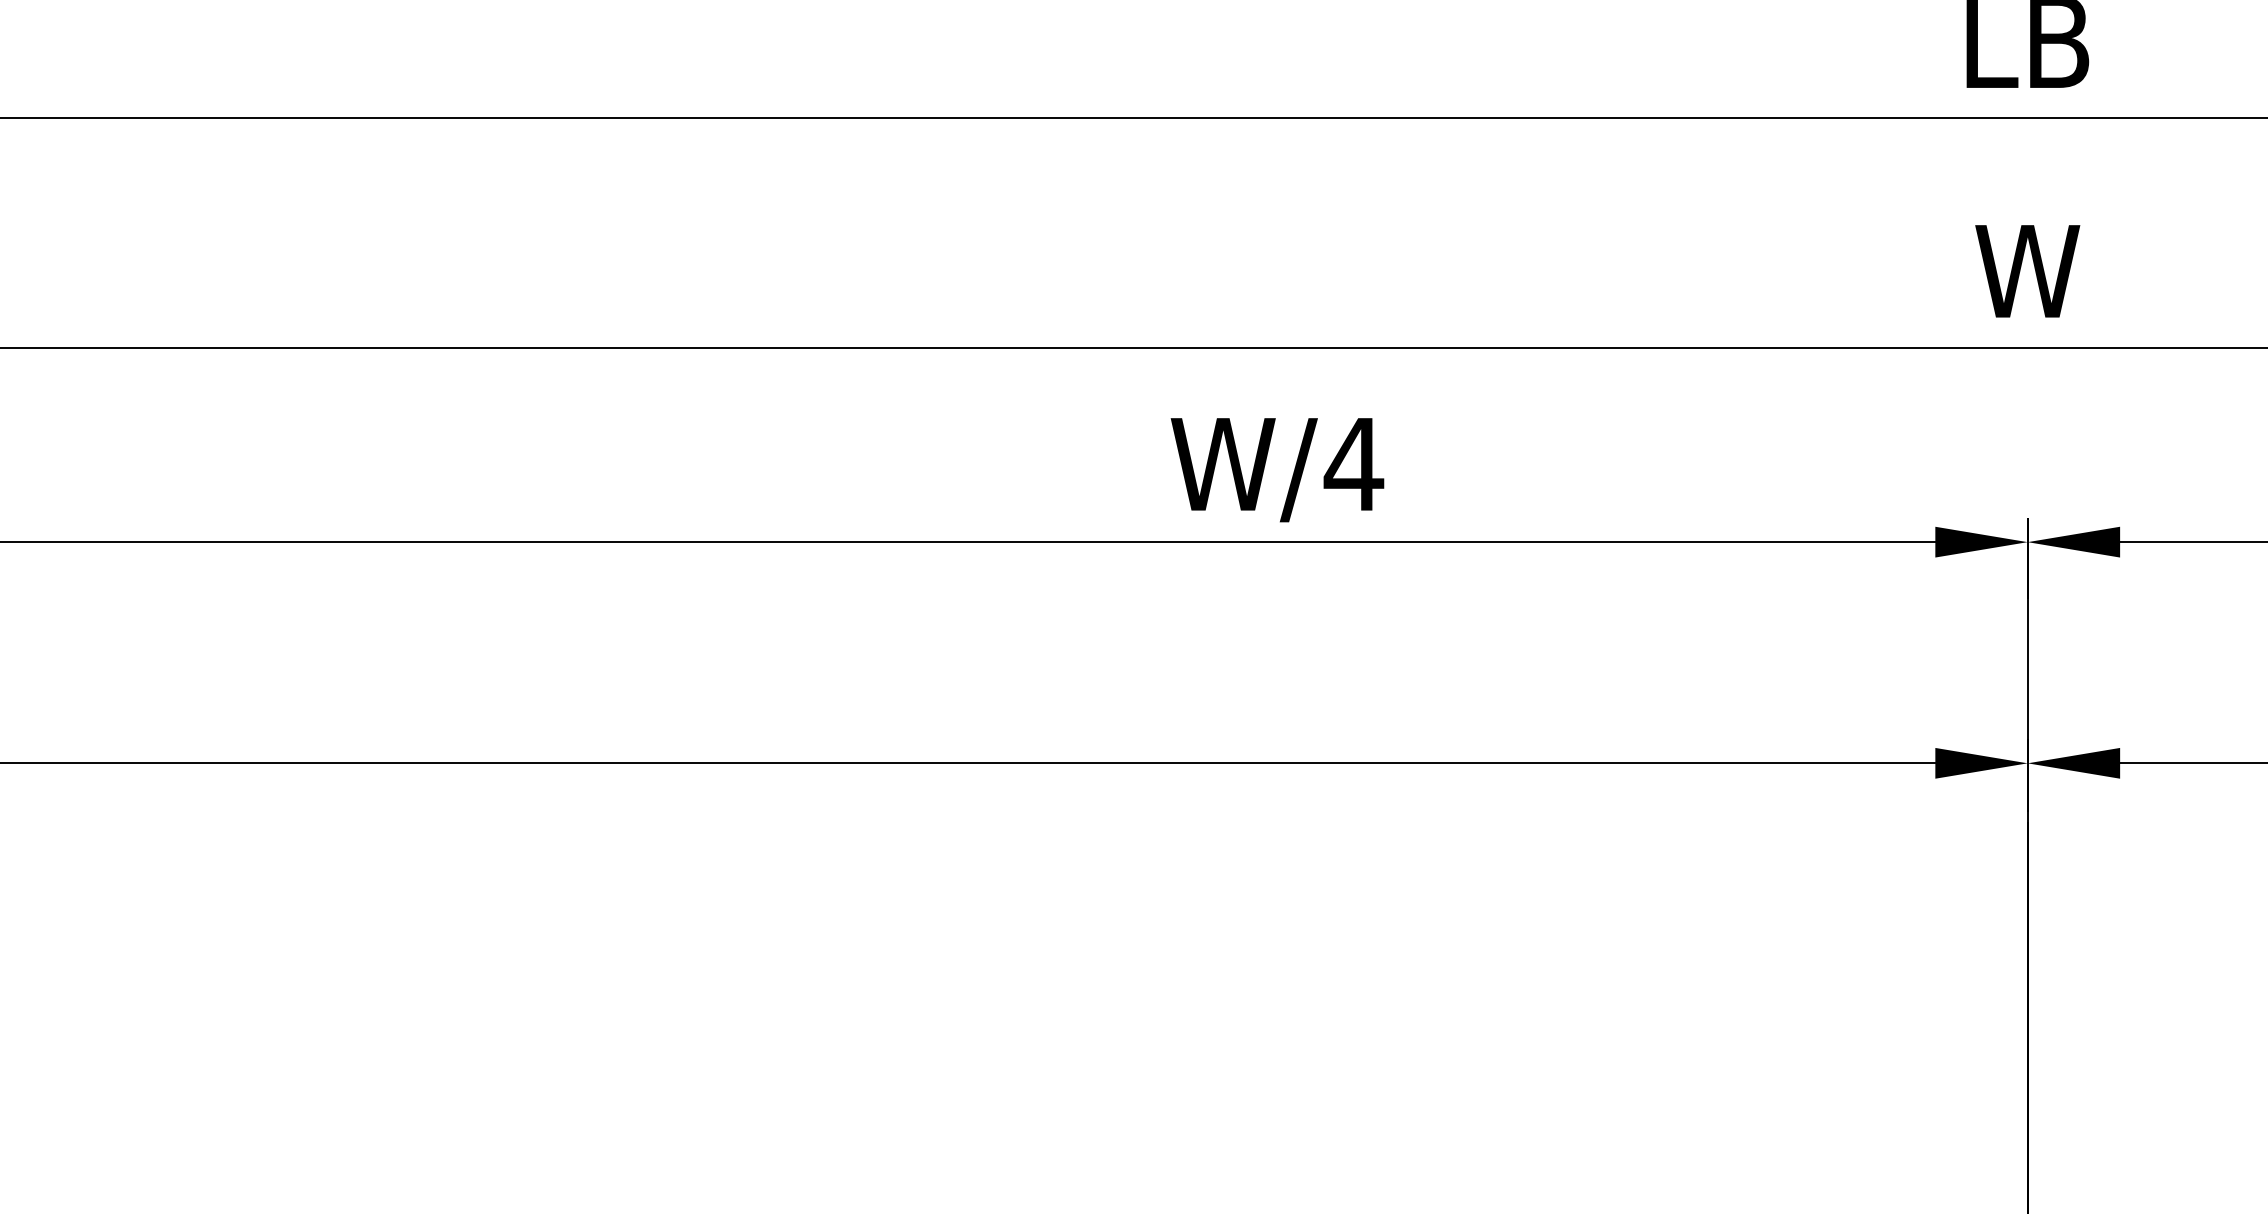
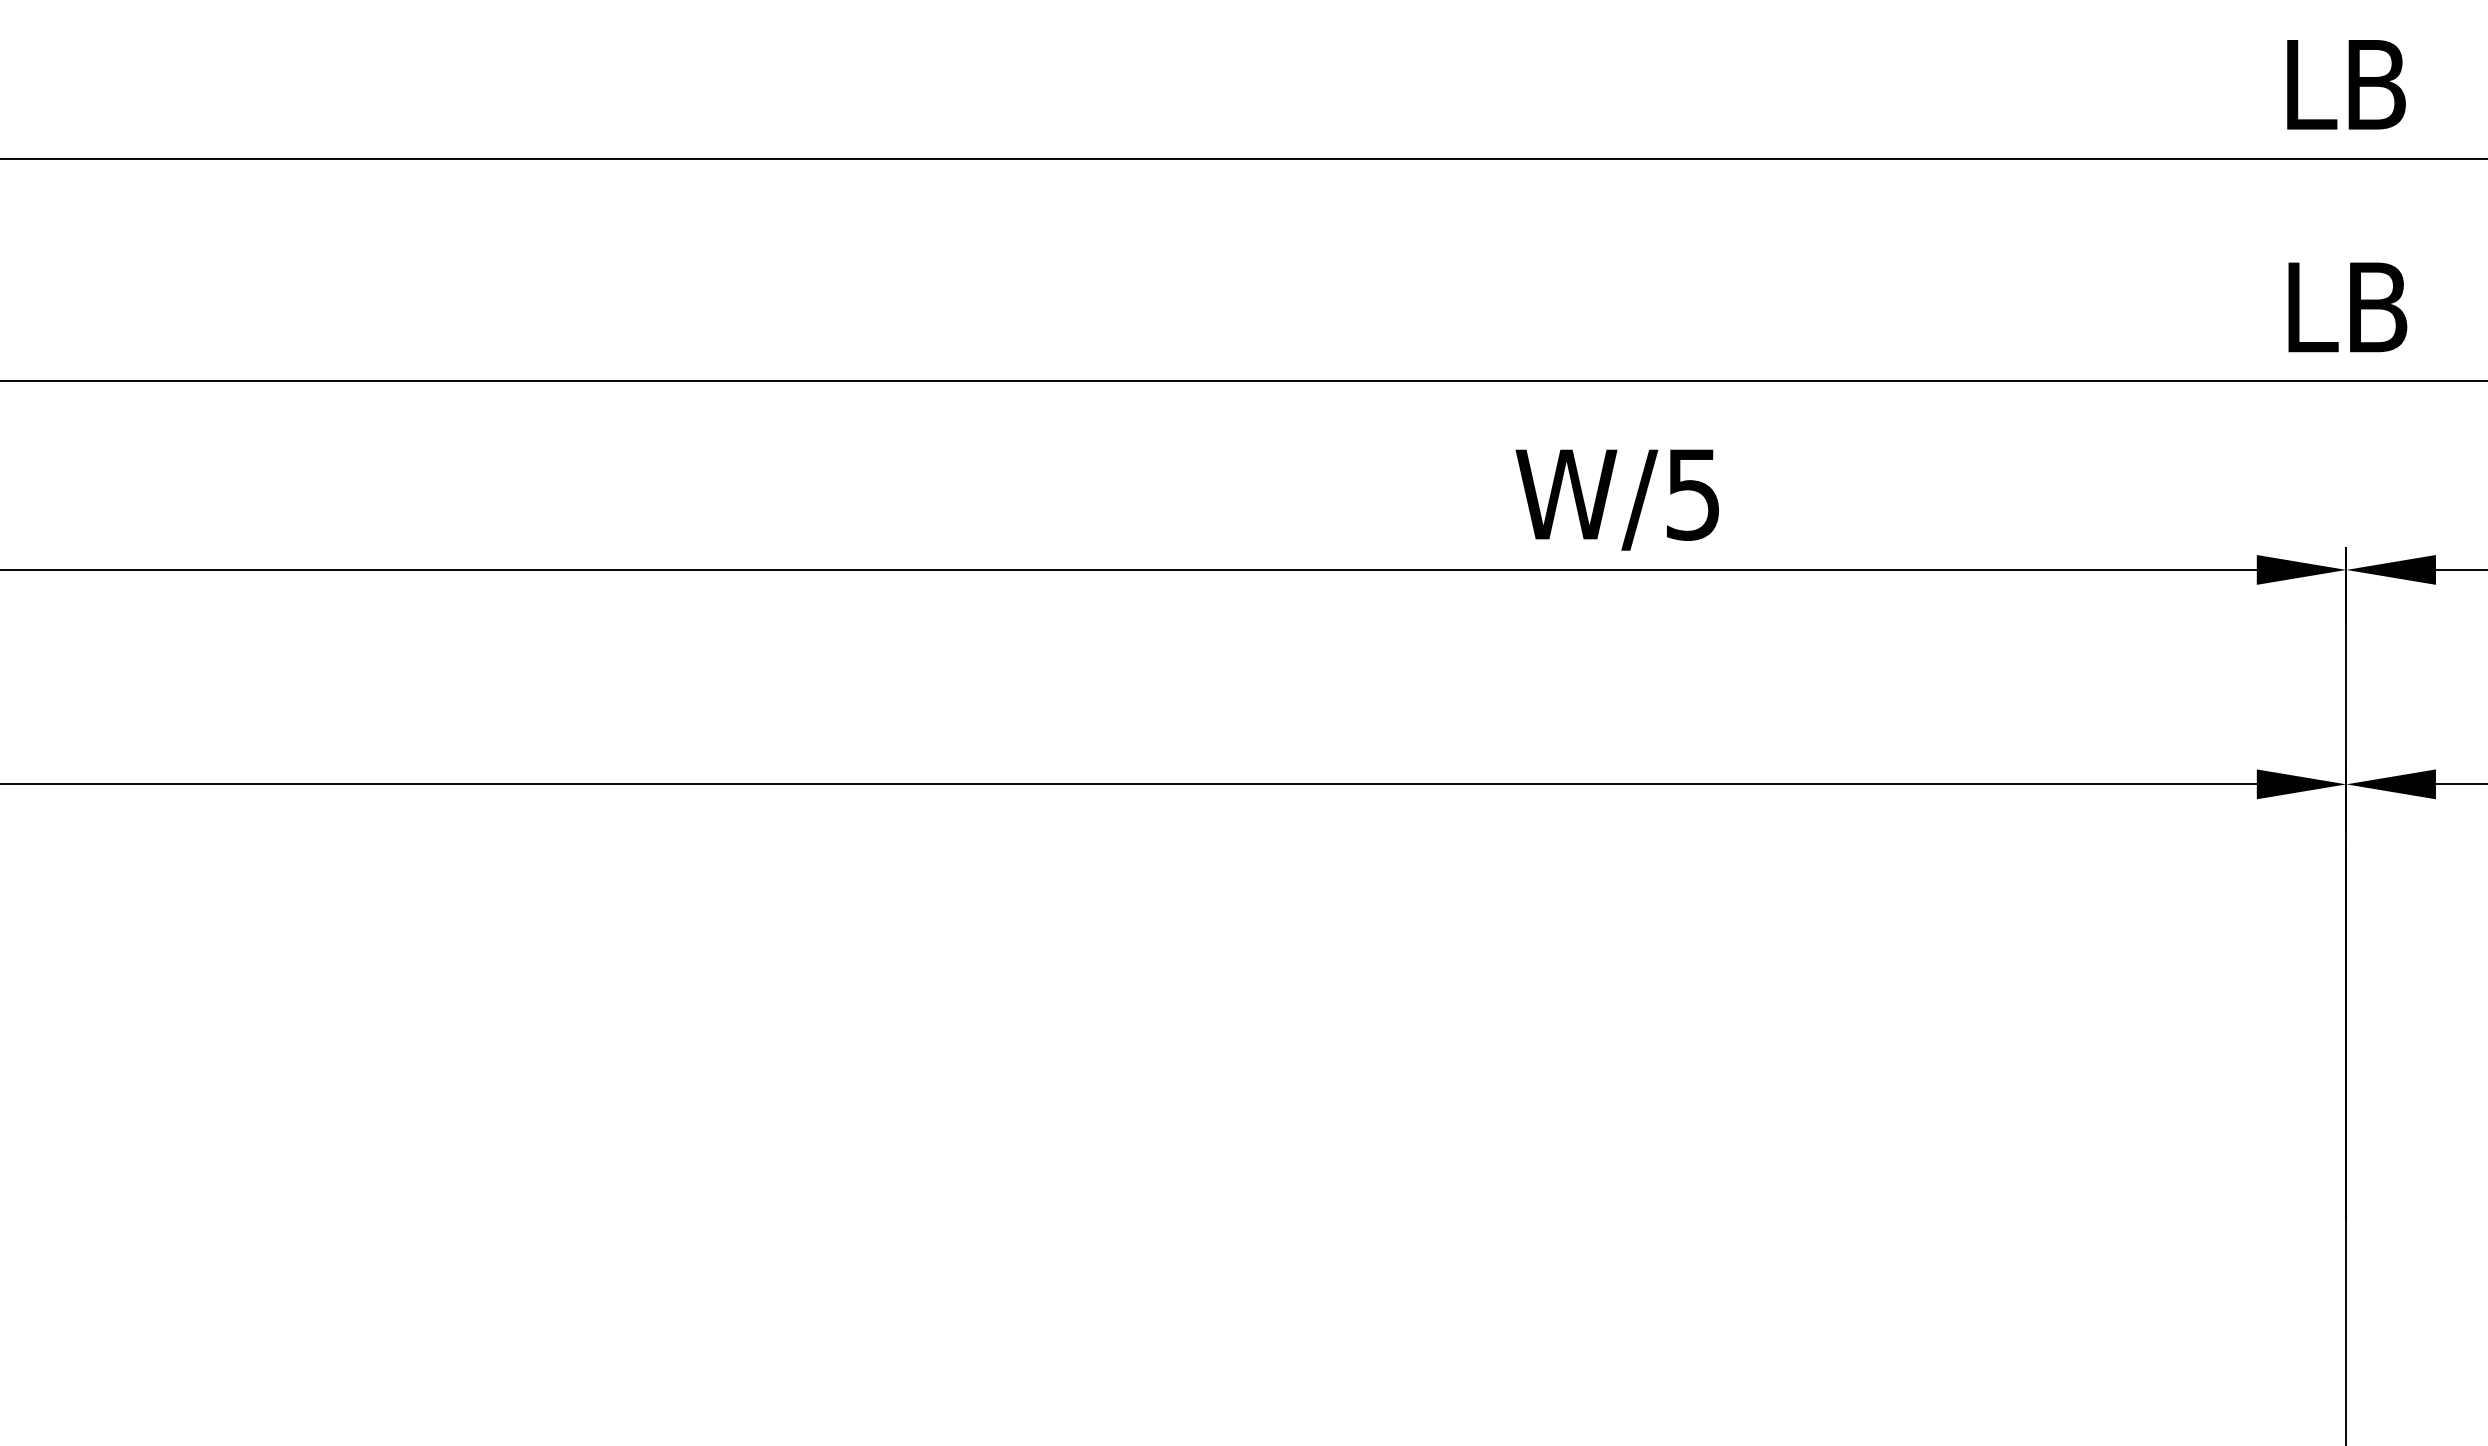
text: (2028, 271) -> (2347, 307), W -> LB
text: (1353, 464) -> (1692, 494), W/4 -> W/5

